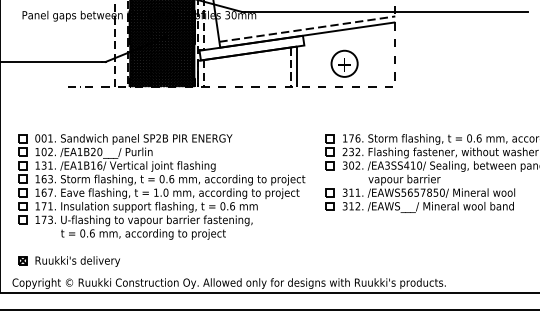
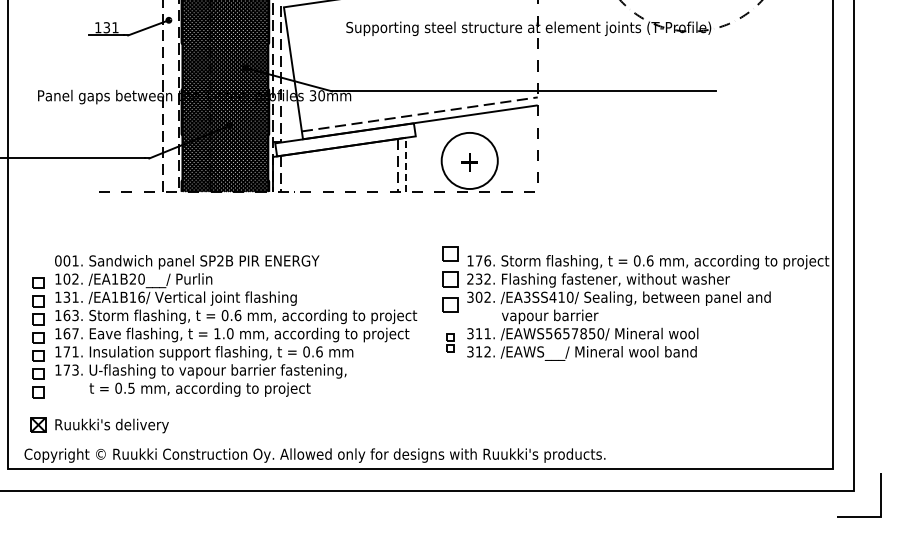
circle: (344, 63) -> (469, 160), size x1.6
line: (297, 66) -> (406, 164), solid -> dashed
part: (330, 152) -> (450, 279), size x1.4
part: (22, 179) -> (38, 337), moved
part: (330, 199) -> (450, 342), size x0.6
text: (92, 232) -> (131, 387), 0.6 -> 0.5
part: (22, 260) -> (38, 424), size x1.4

